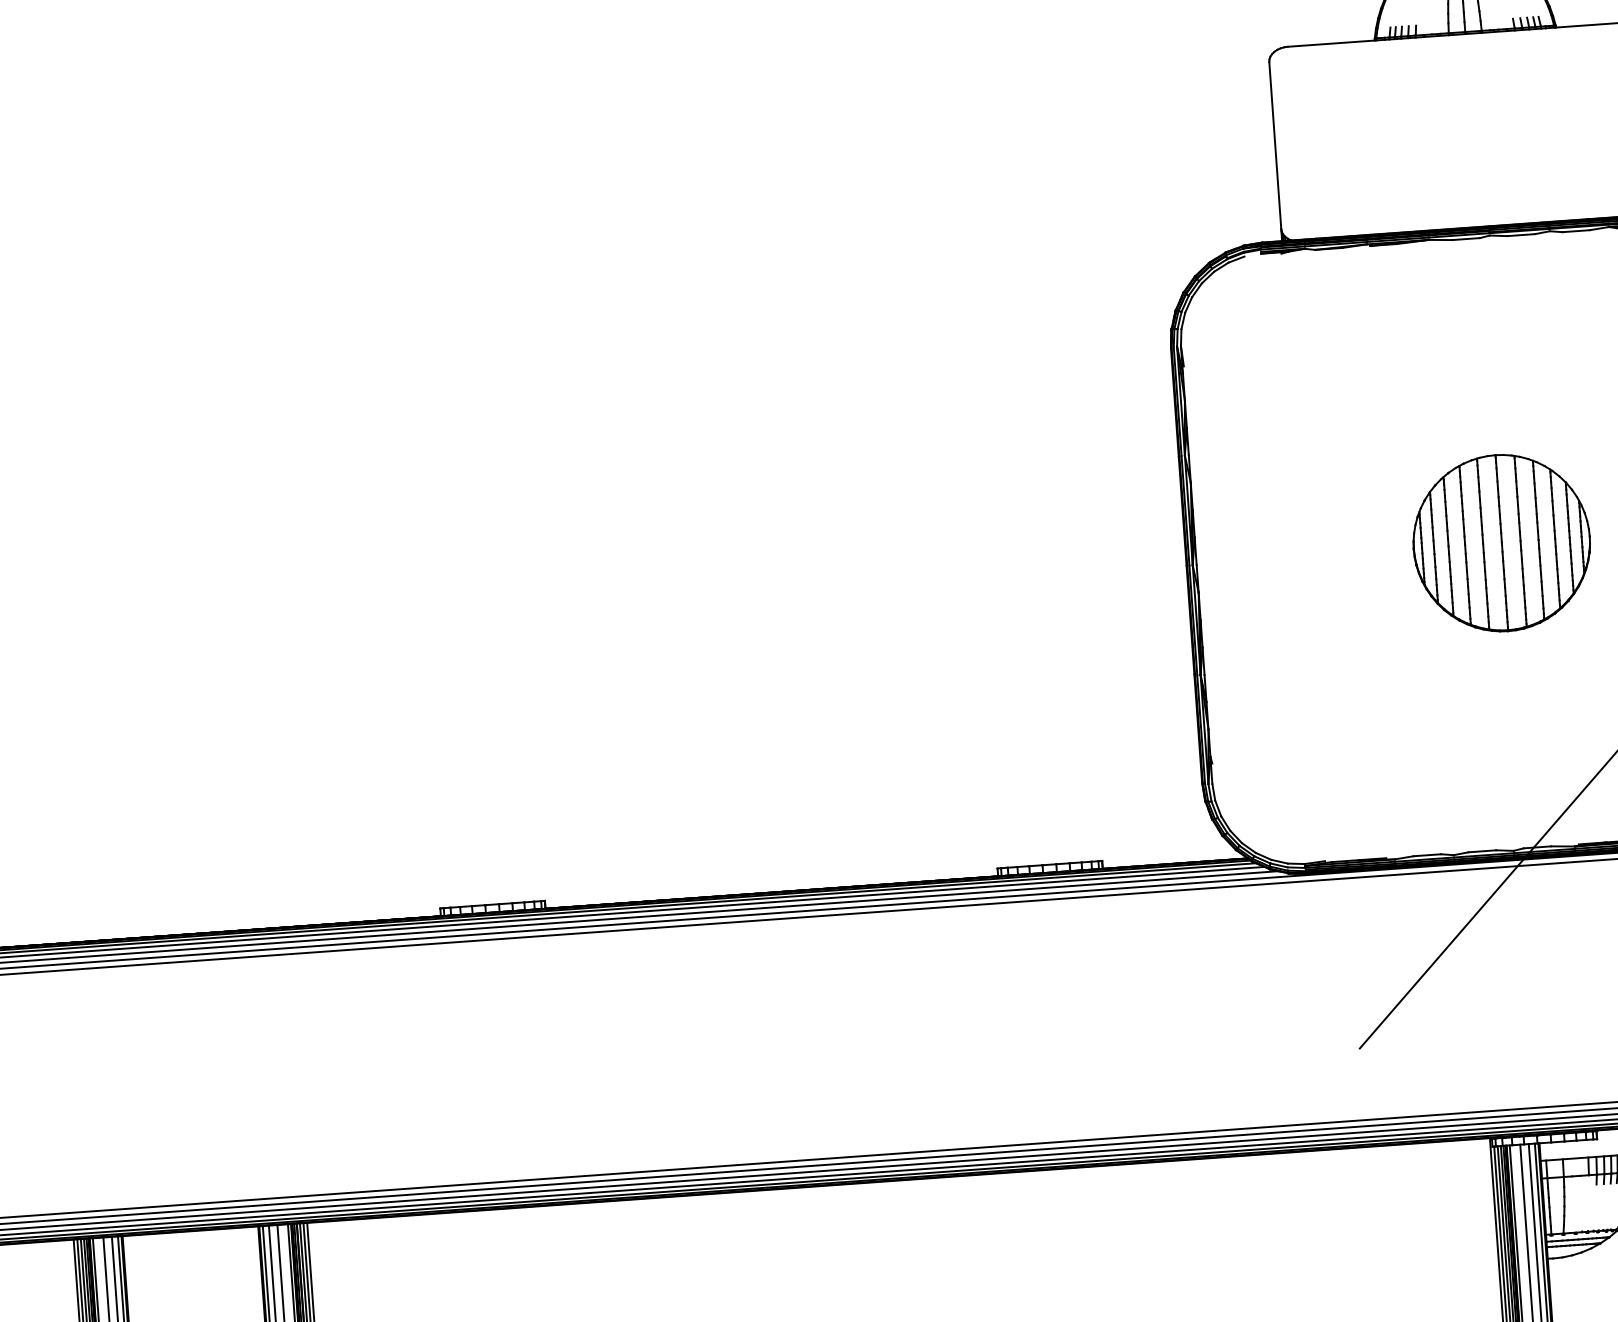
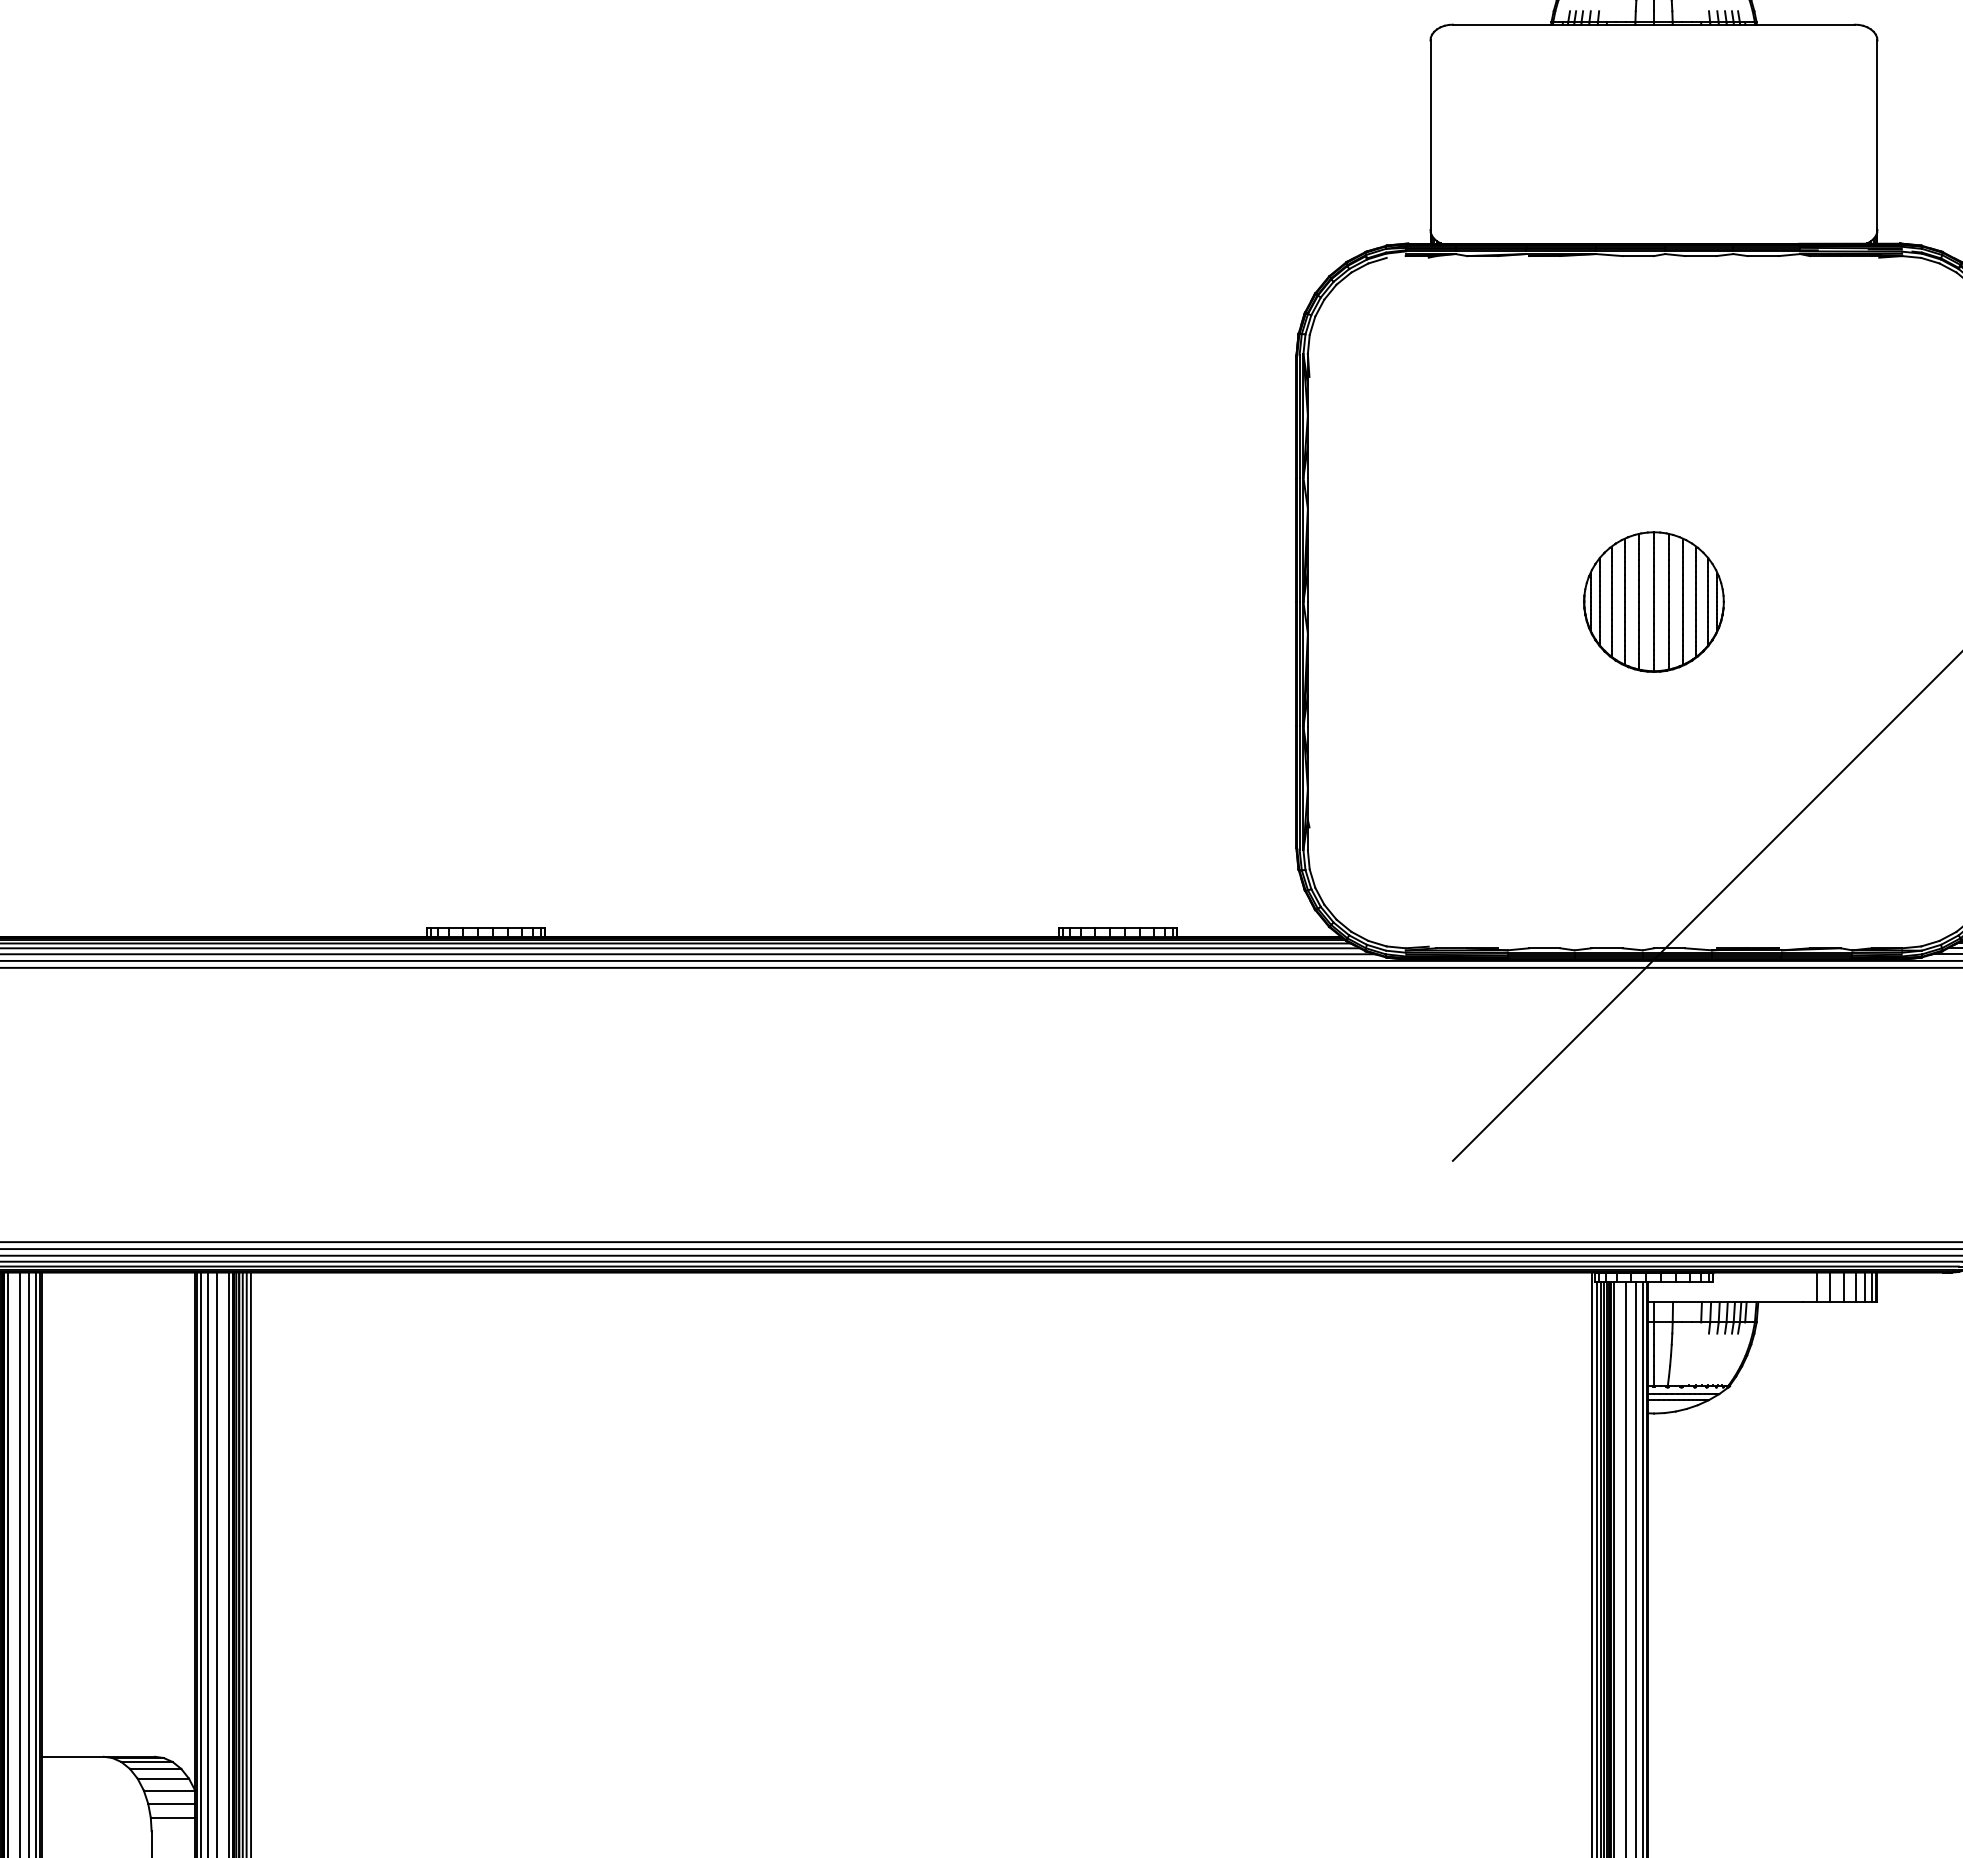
part: (1501, 542) -> (1653, 601), size x0.7

